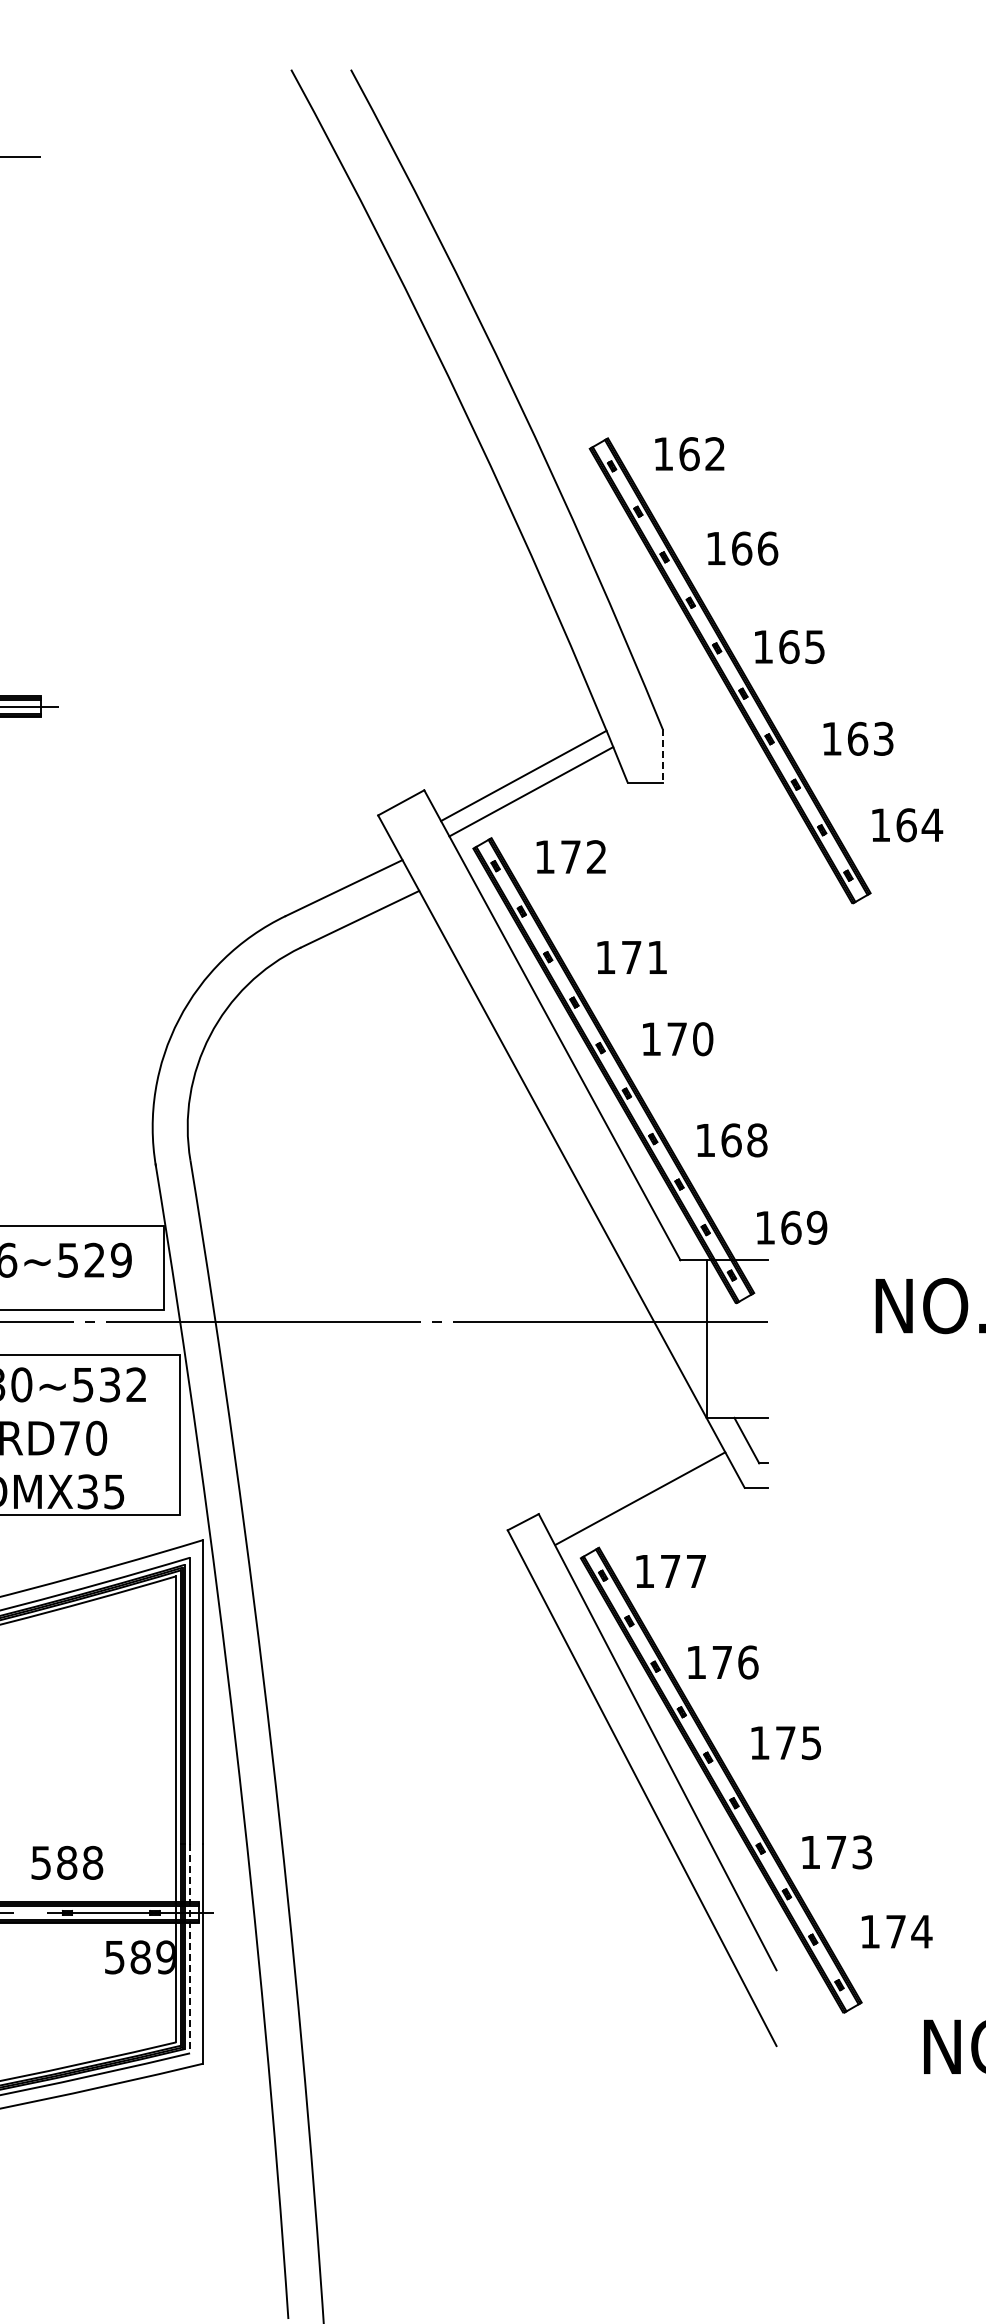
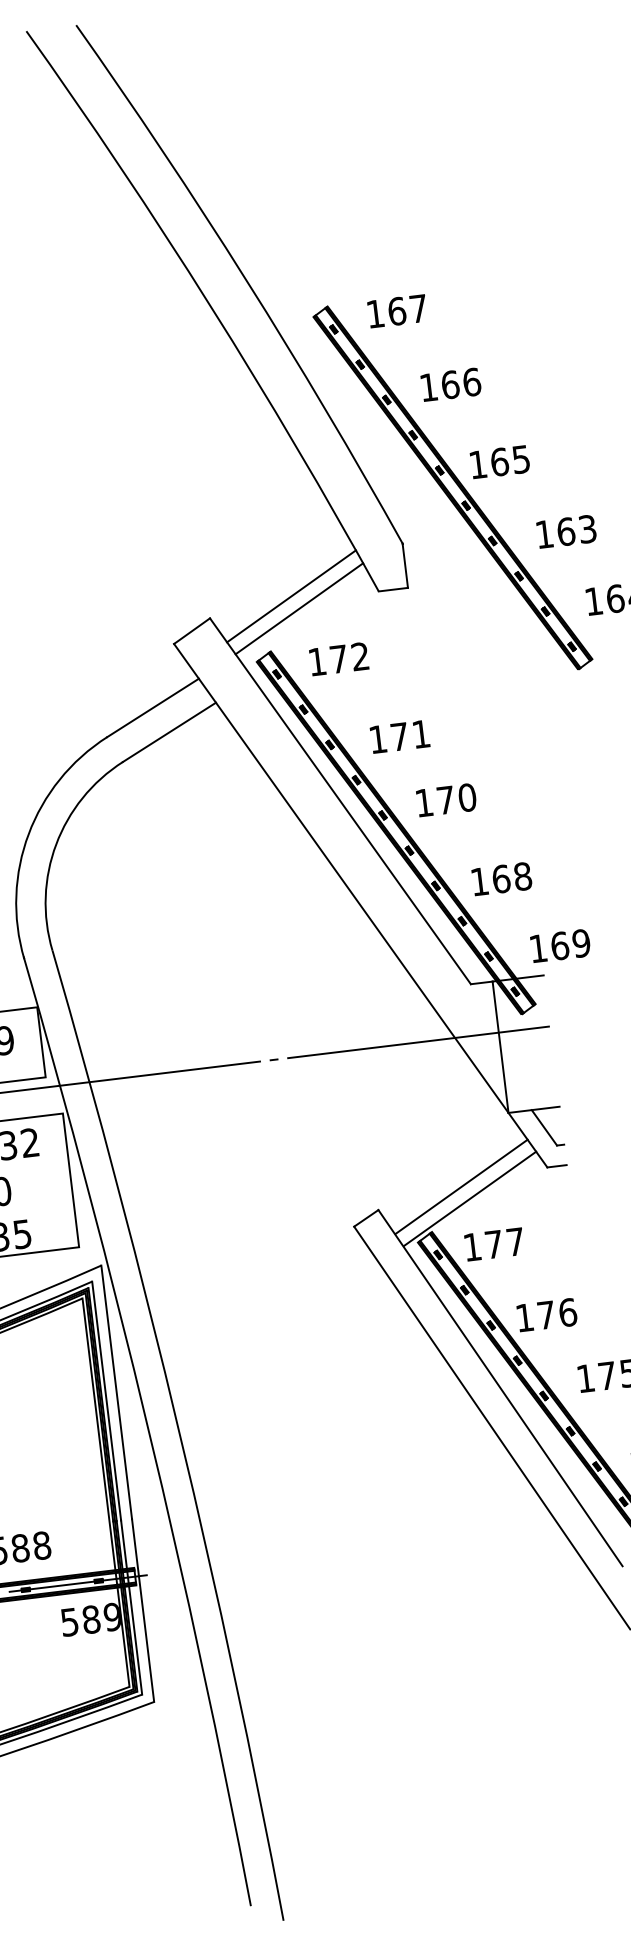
text: (714, 453) -> (417, 308), 162 -> 167
line: (662, 755) -> (405, 565), dashed -> solid
line: (648, 1513) -> (469, 1198), added
line: (190, 1949) -> (132, 1608), dashed -> solid

